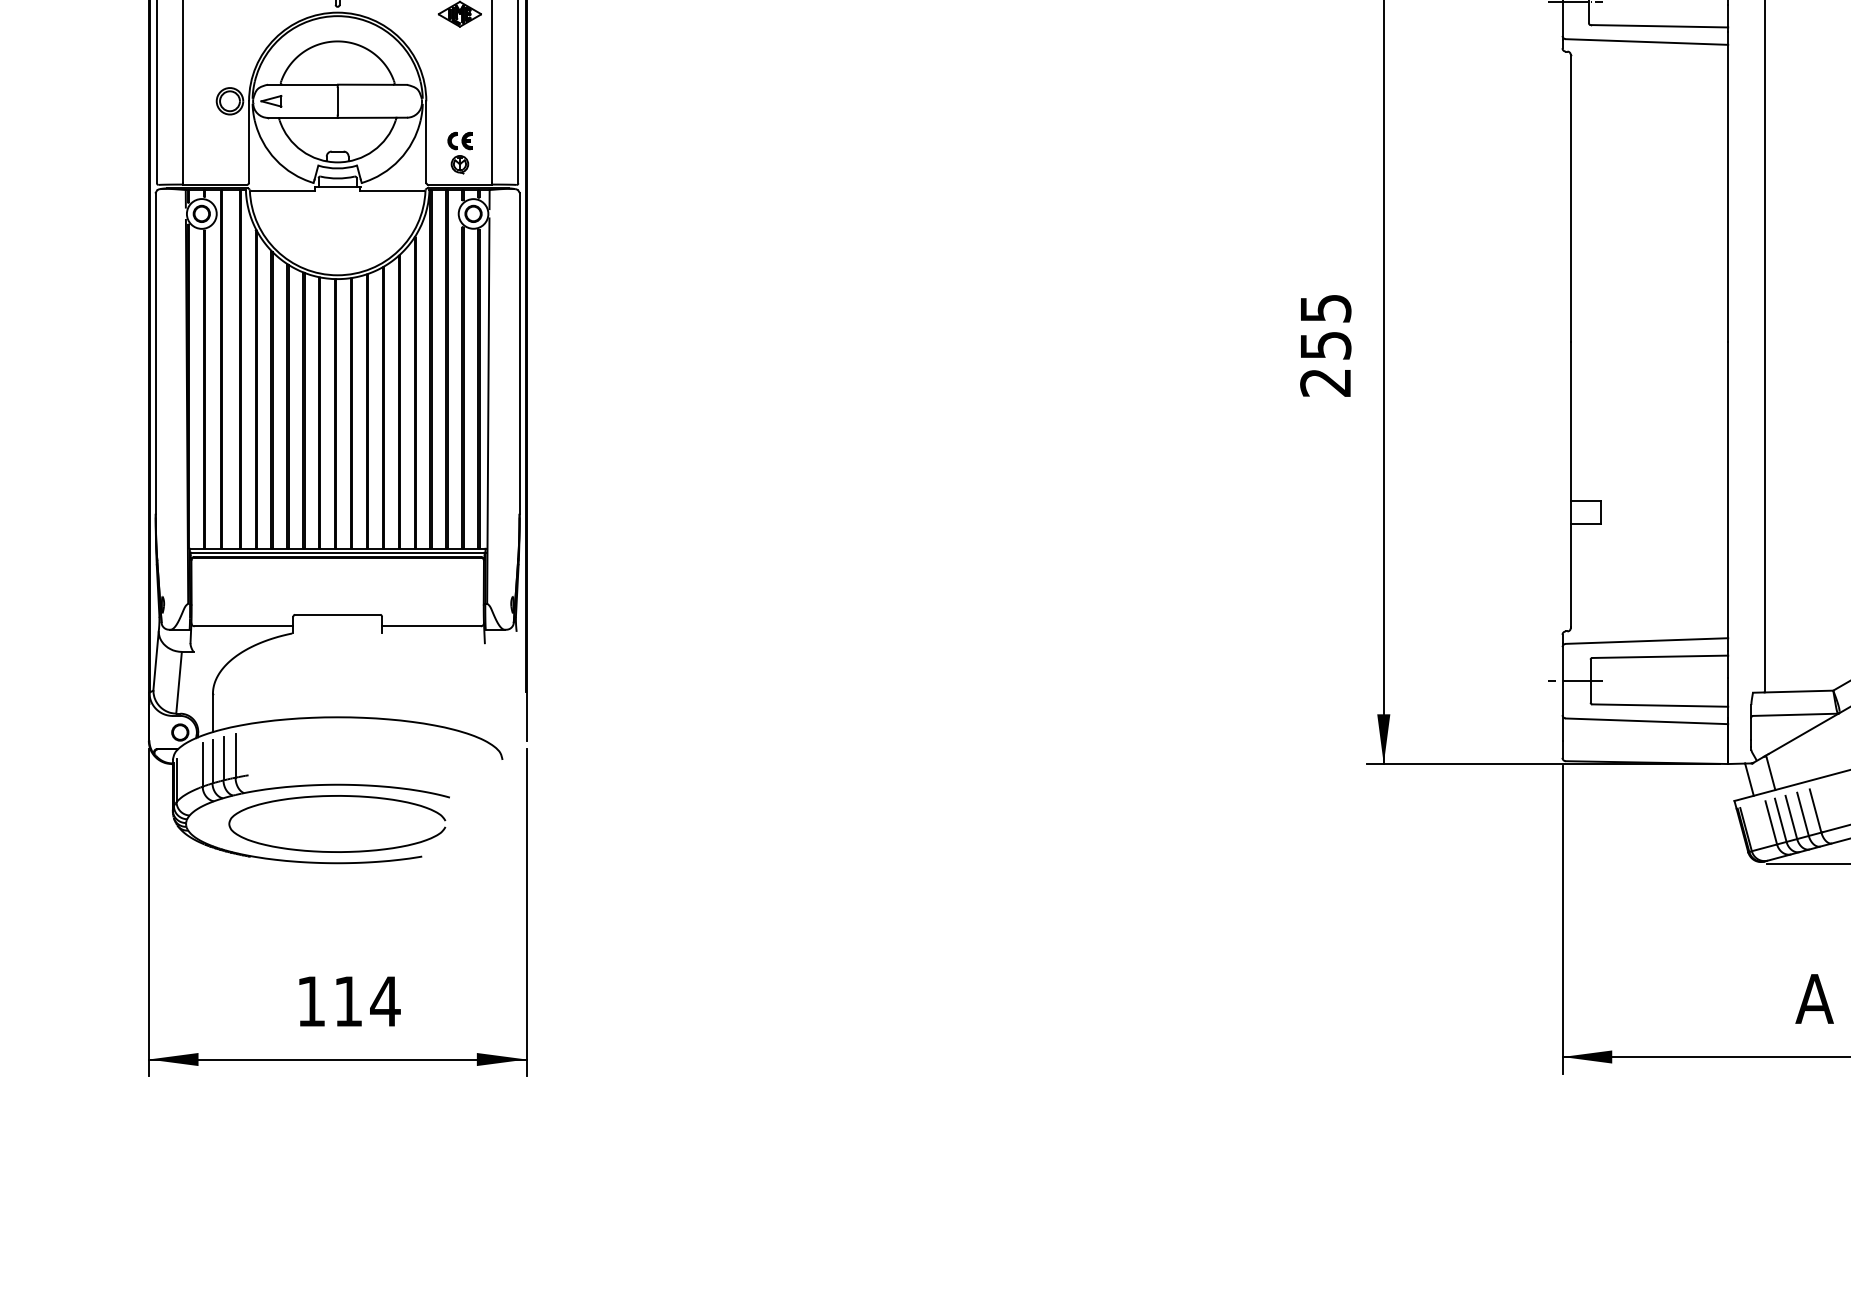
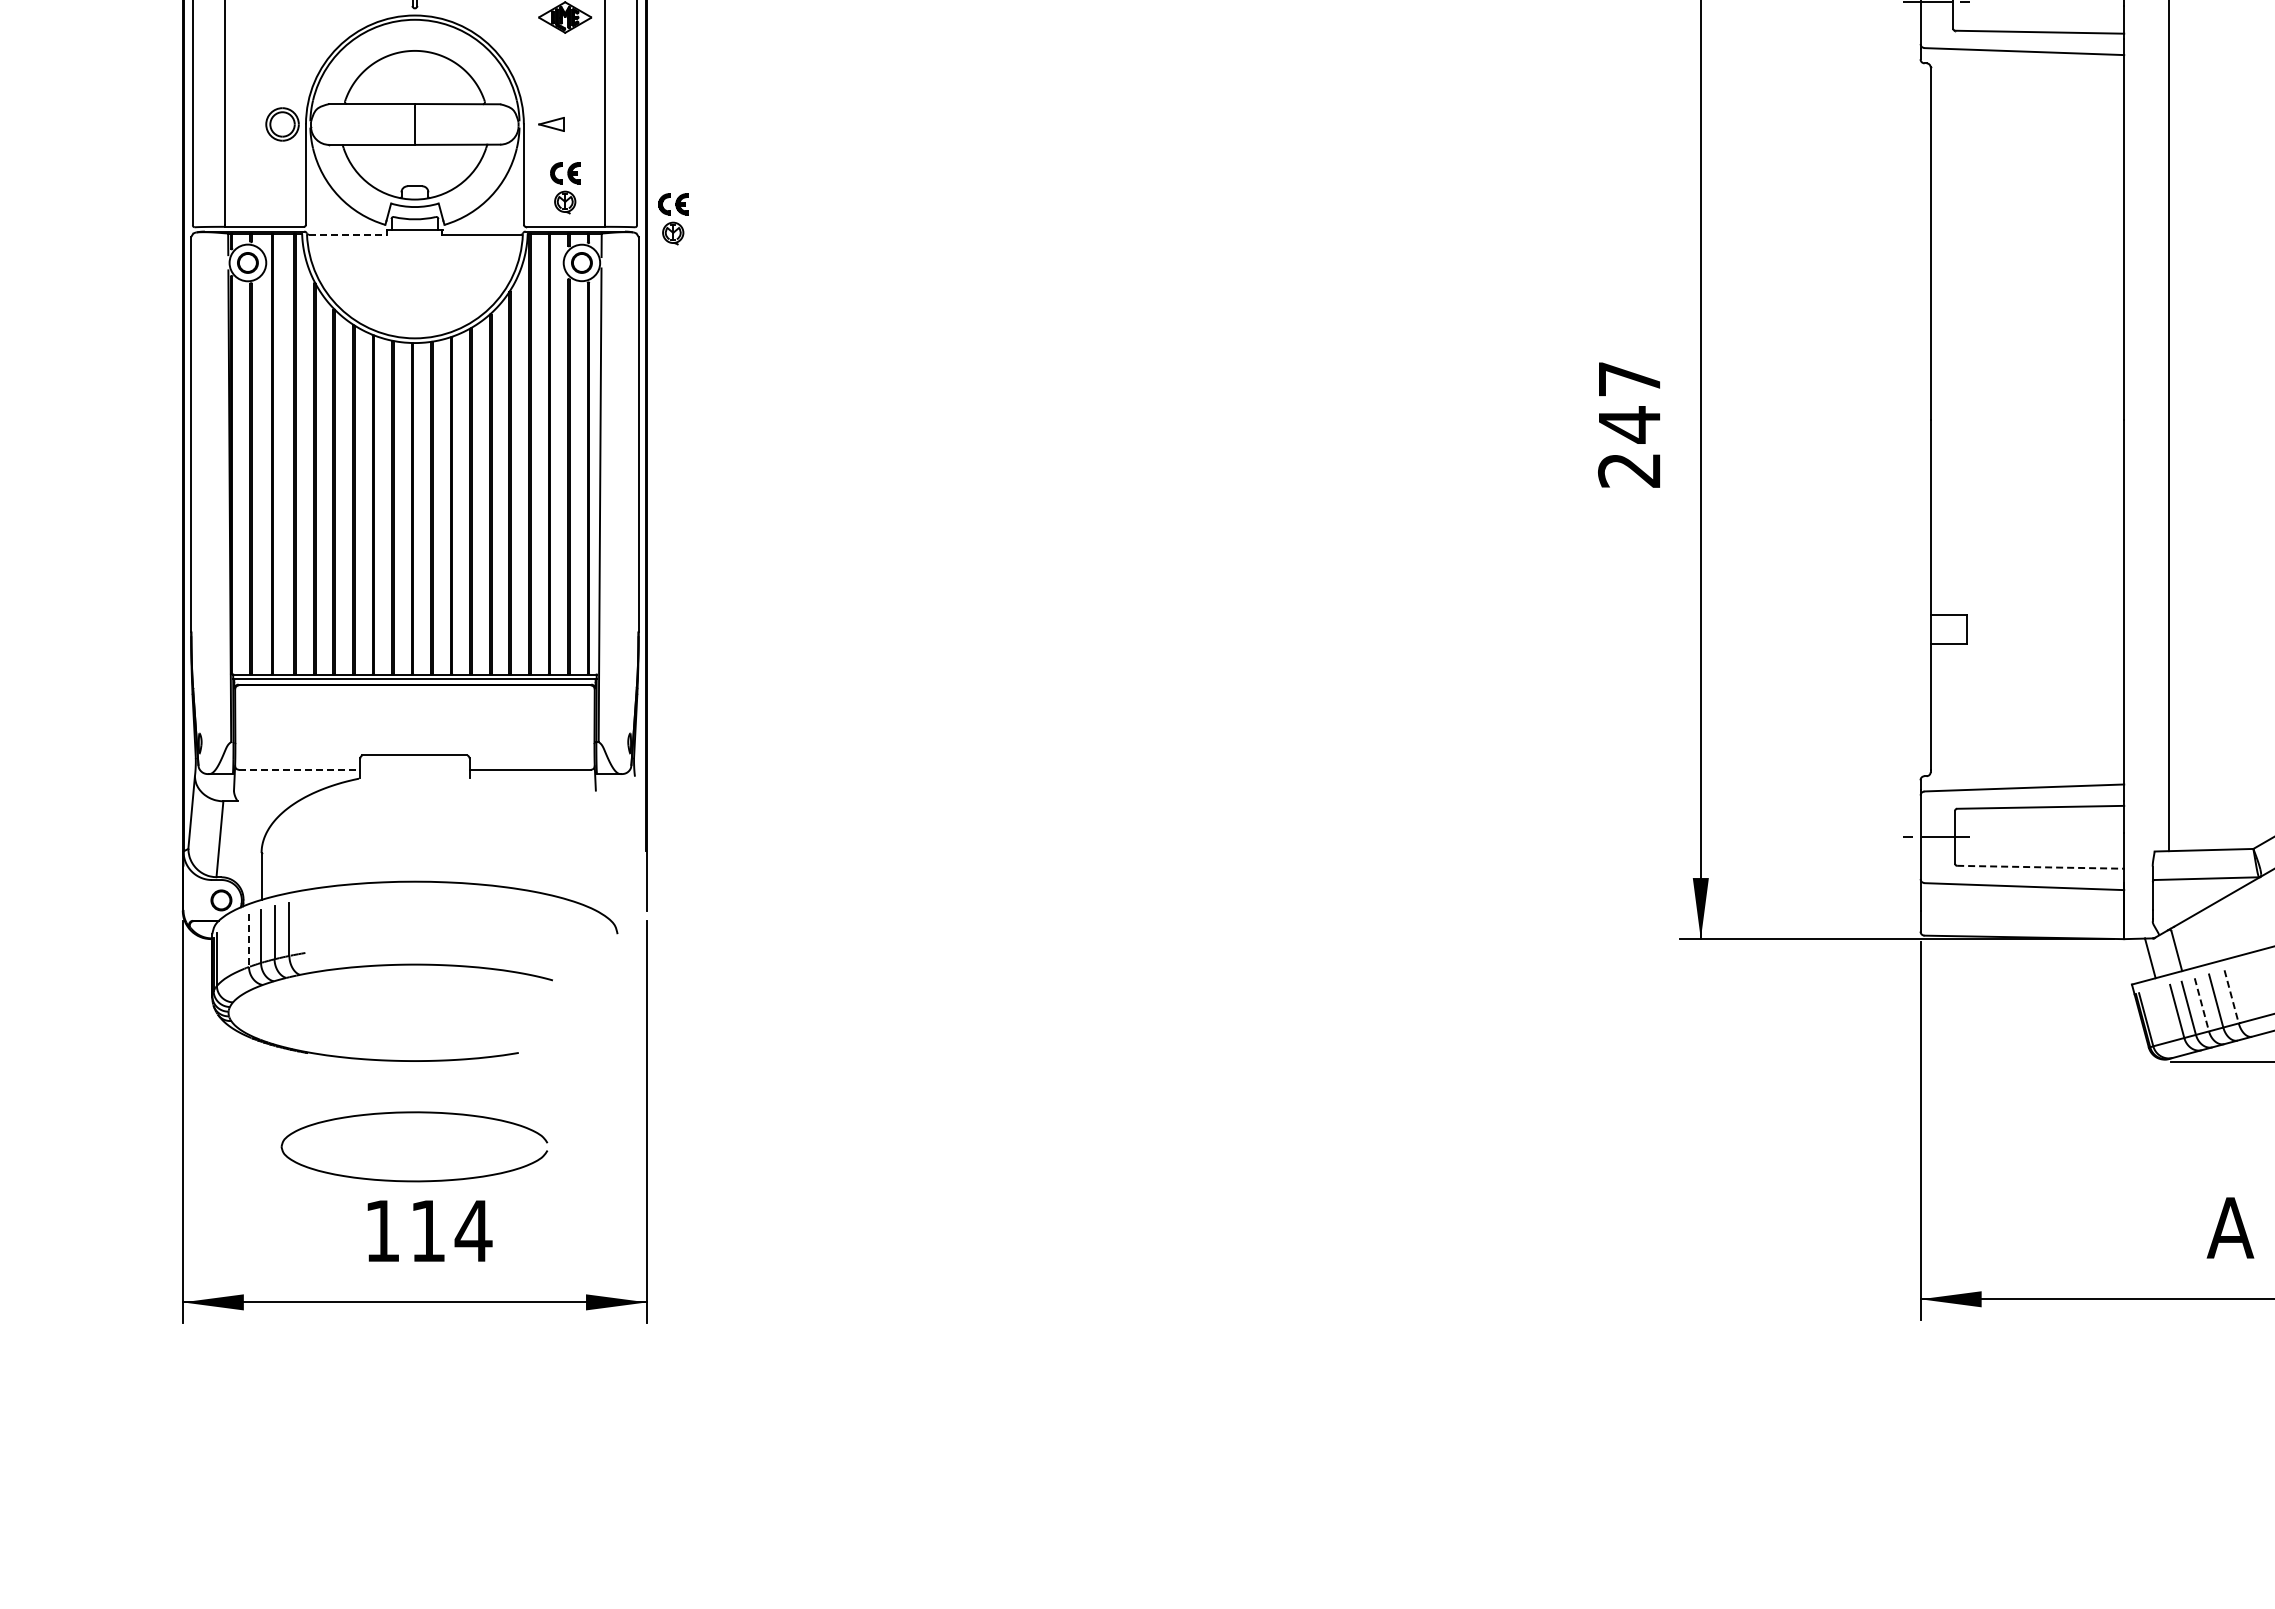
part: (271, 101) -> (551, 124), moved
part: (548, 178) -> (673, 219), added
line: (283, 190) -> (348, 234), solid -> dashed
text: (1326, 327) -> (1630, 402), 255 -> 247
line: (243, 626) -> (299, 769), solid -> dashed
line: (1660, 705) -> (2040, 867), solid -> dashed
line: (203, 765) -> (249, 940), solid -> dashed
part: (337, 796) -> (414, 1113), moved
line: (1815, 811) -> (2231, 997), solid -> dashed
line: (1791, 818) -> (2202, 1005), solid -> dashed

